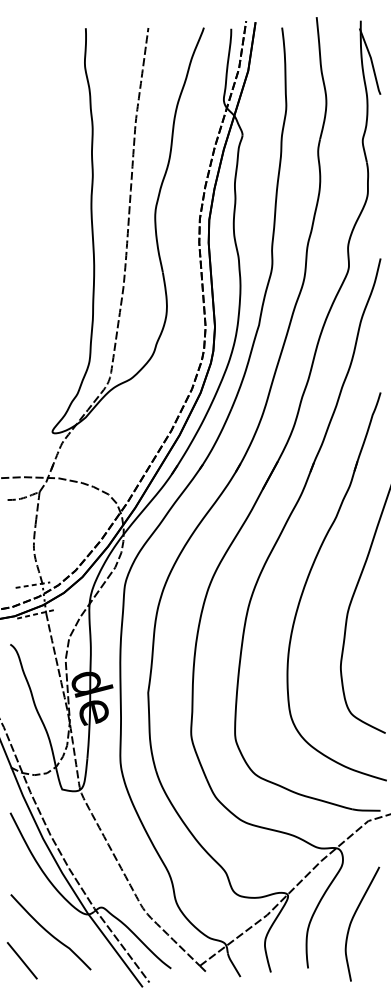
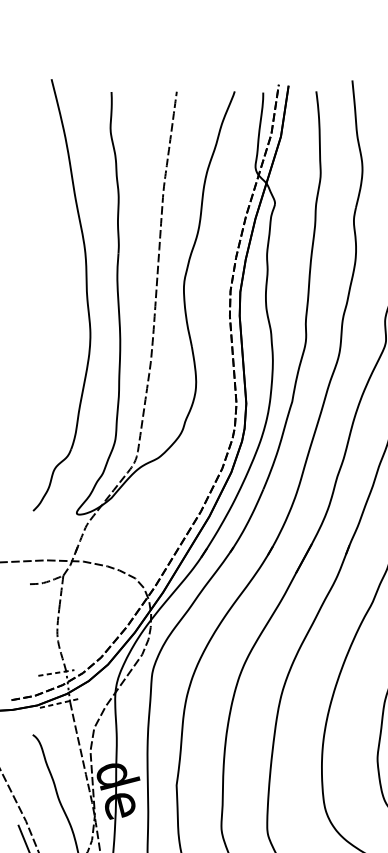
part: (61, 223) -> (86, 295), added

